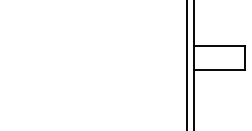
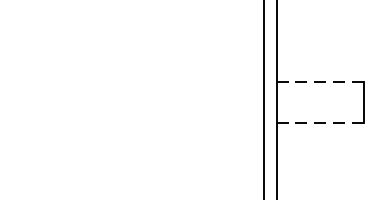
line: (219, 46) -> (320, 83), solid -> dashed
line: (219, 69) -> (320, 122), solid -> dashed

